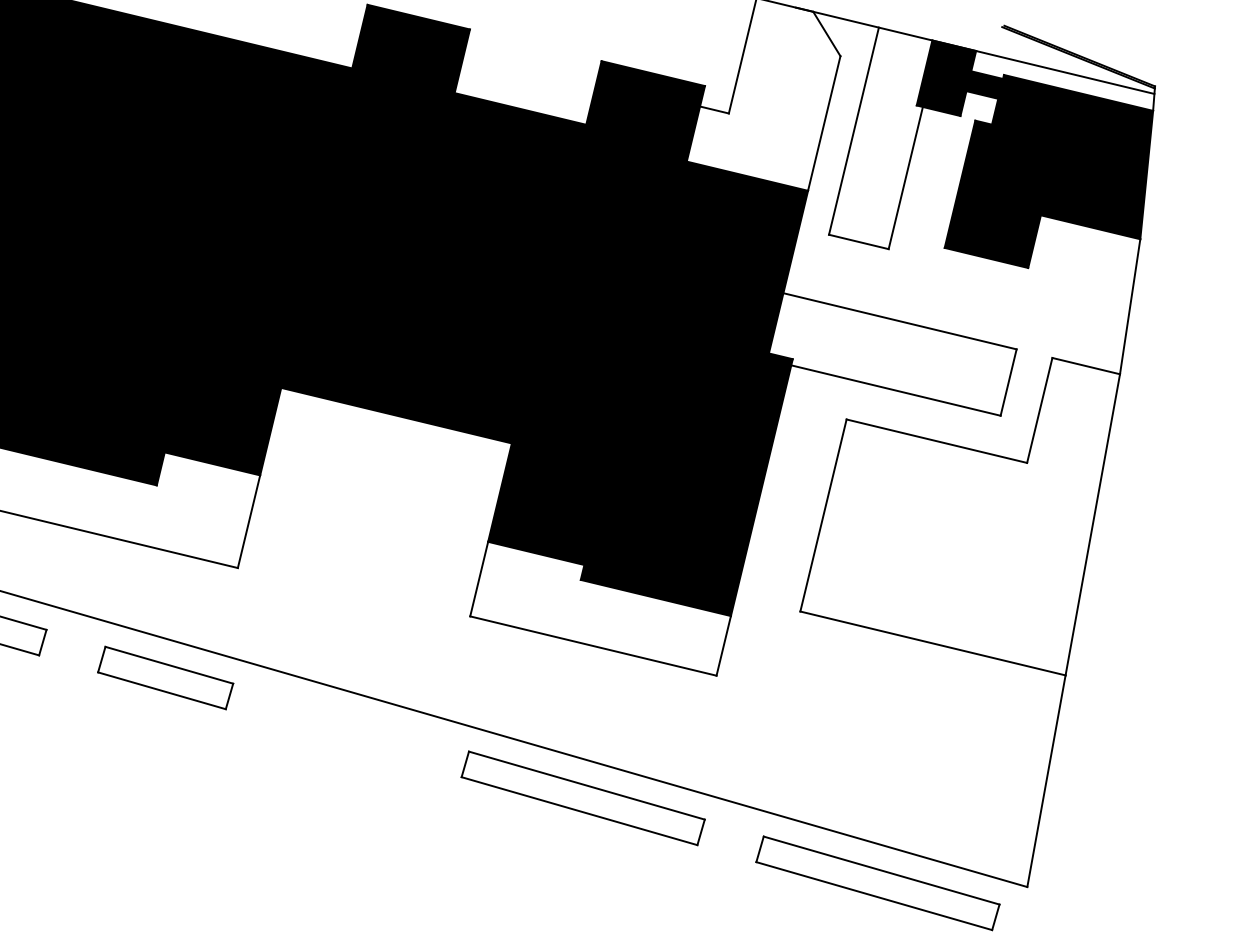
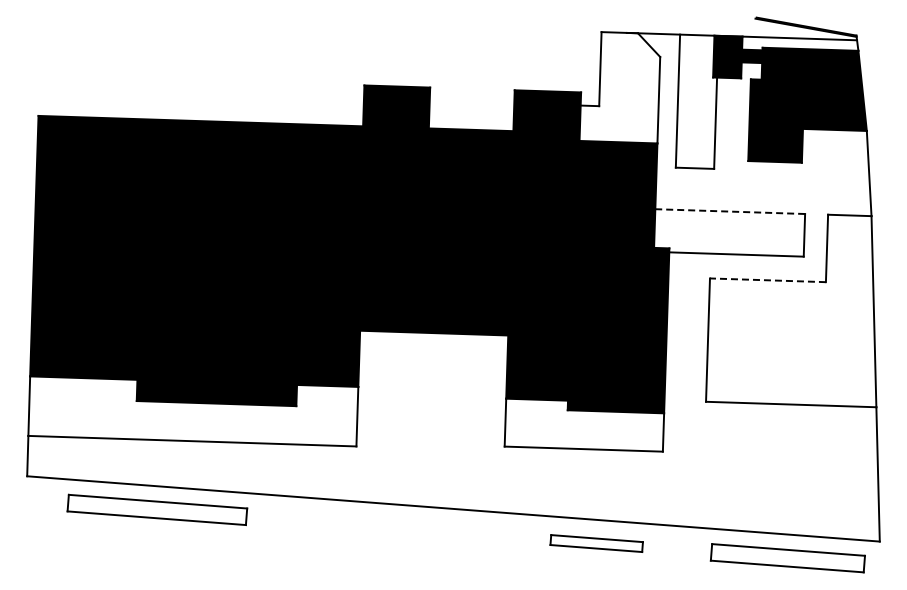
line: (900, 321) -> (730, 211), solid -> dashed
line: (936, 441) -> (767, 280), solid -> dashed
part: (166, 677) -> (326, 522), removed
part: (582, 798) -> (596, 543), size x0.6

